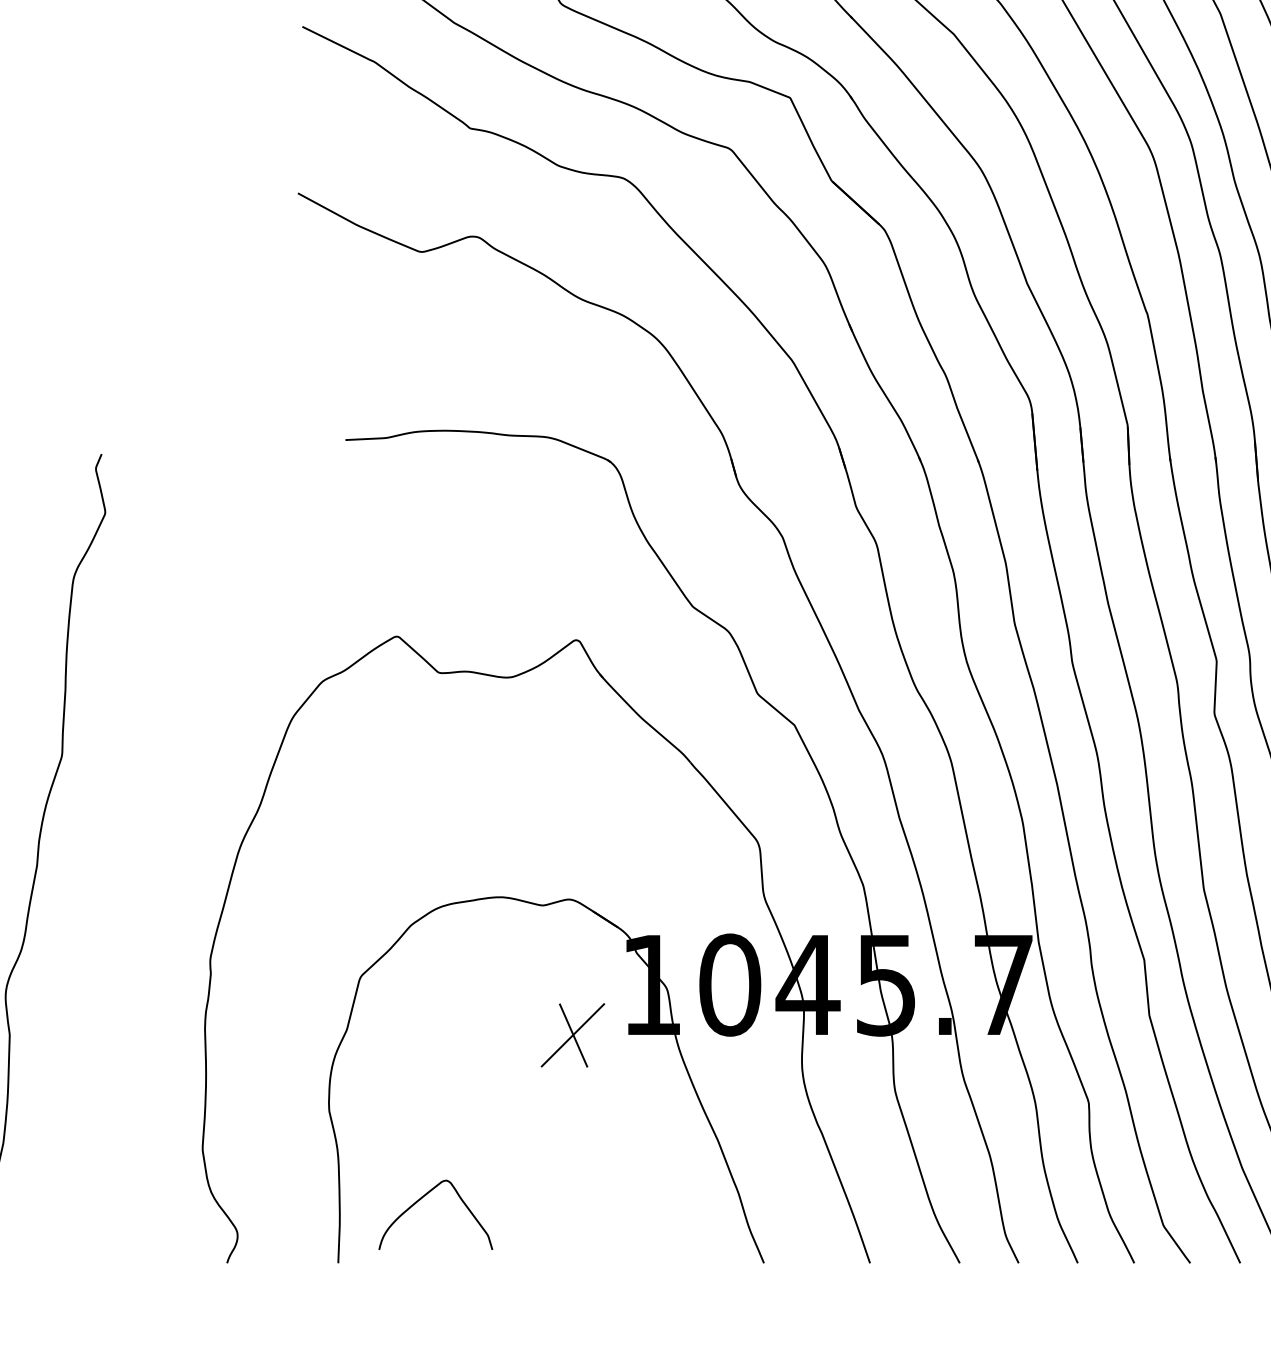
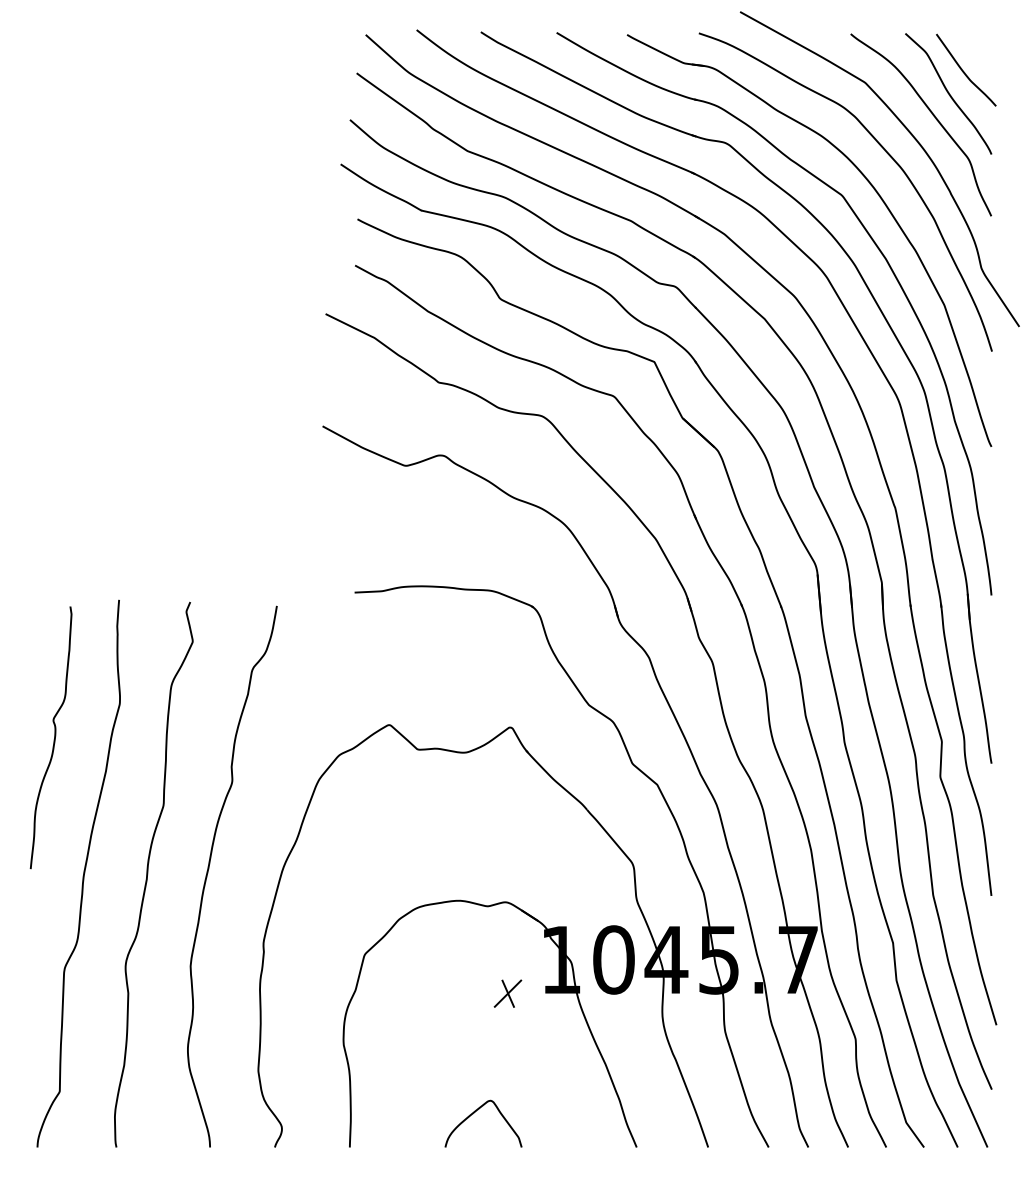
curve: (130, 850) -> (209, 869), added
part: (572, 1034) -> (507, 993), size x0.62
curve: (422, 1199) -> (474, 1113), moved

